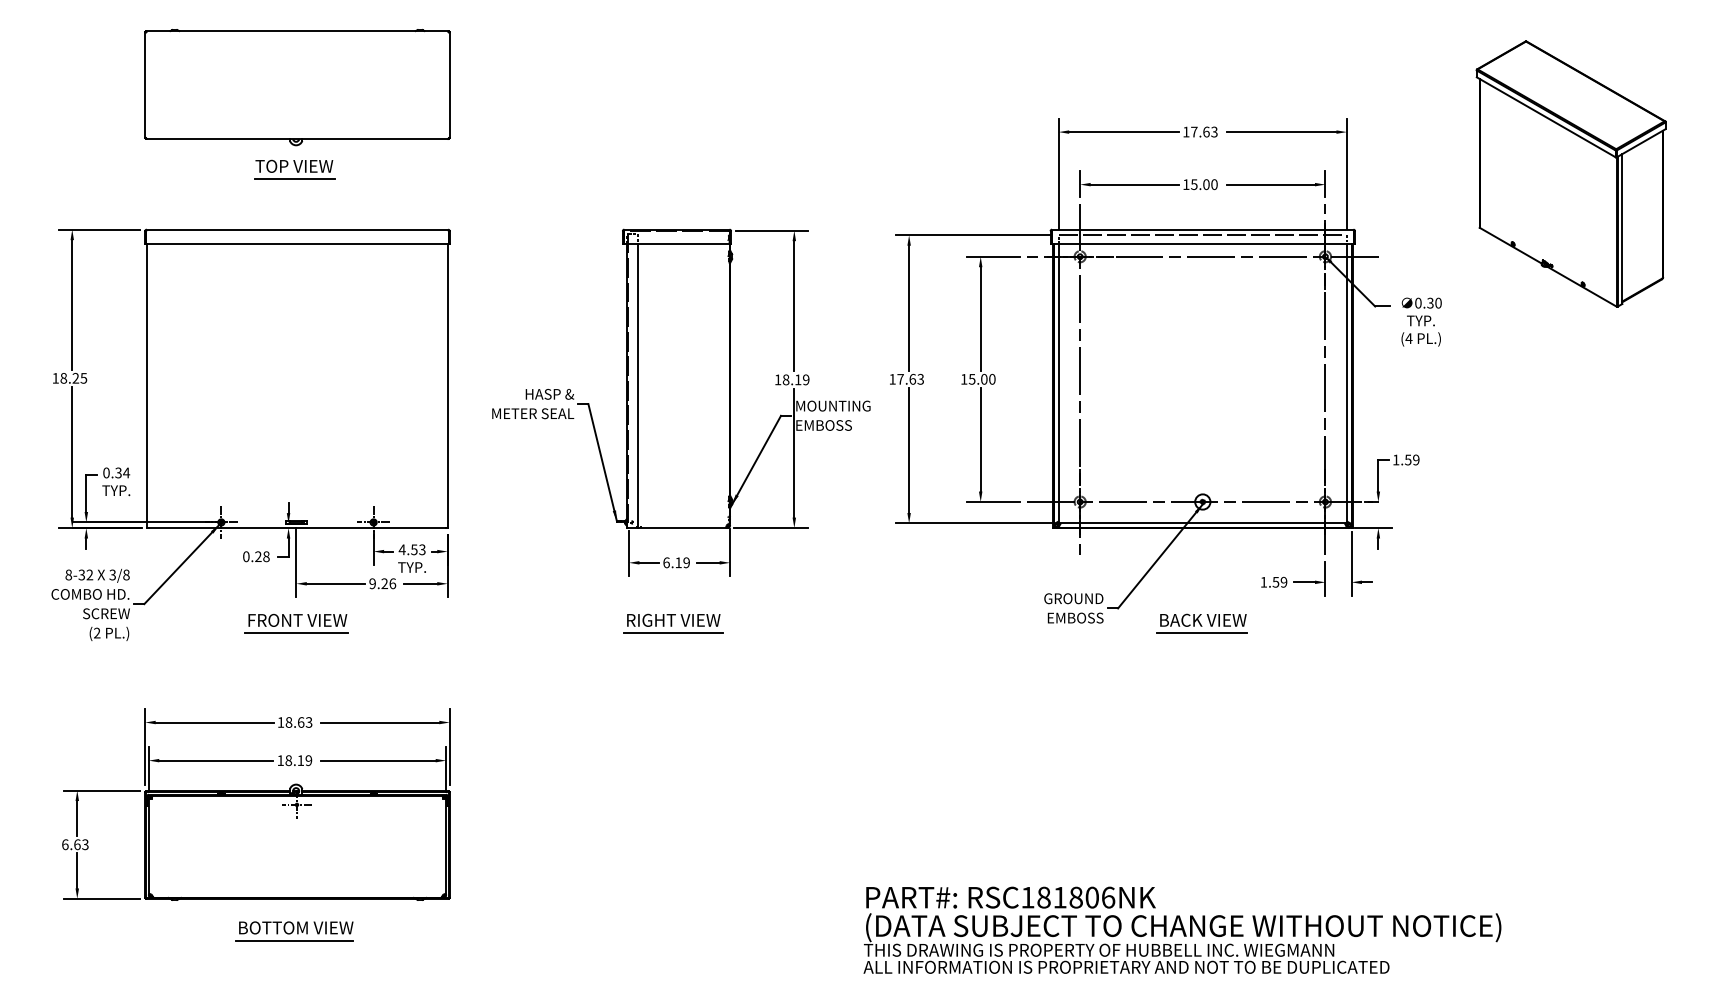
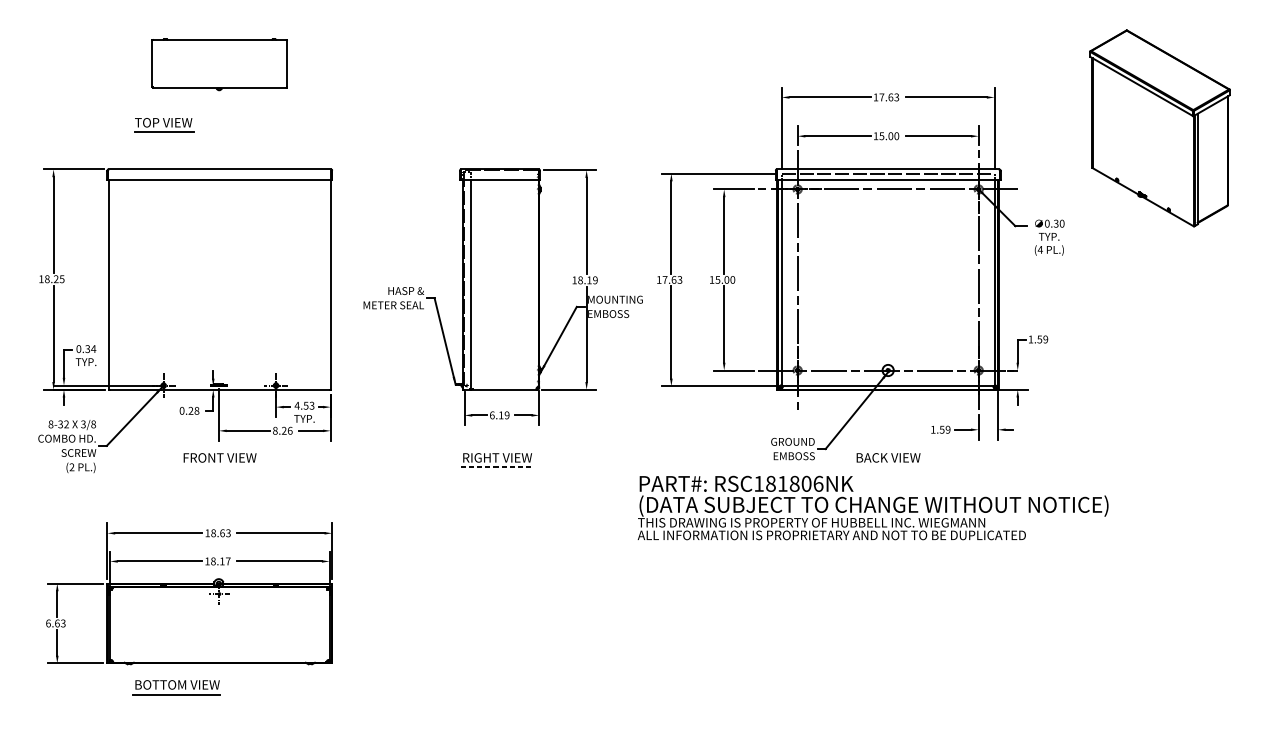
part: (297, 87) -> (219, 64), size x0.6
part: (294, 169) -> (163, 125), moved
text: (372, 583) -> (275, 430), 9.26 -> 8.26
line: (296, 633) -> (219, 467), removed
line: (673, 633) -> (497, 467), solid -> dashed
line: (1201, 633) -> (887, 467), removed
text: (308, 760) -> (227, 561), 18.19 -> 18.17
text: (1182, 929) -> (873, 507), moved
part: (294, 931) -> (176, 687), moved

